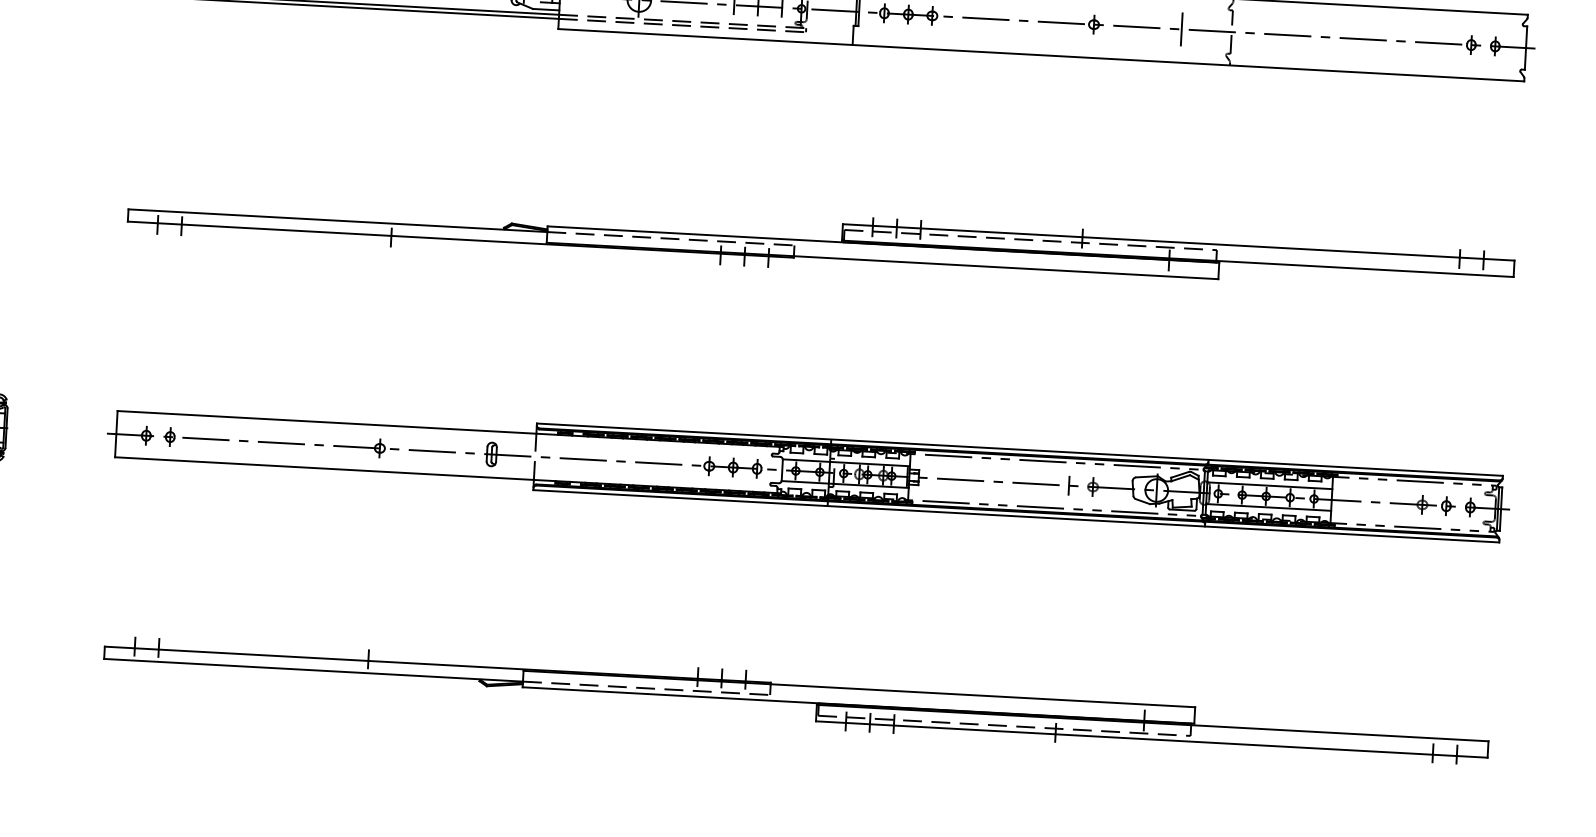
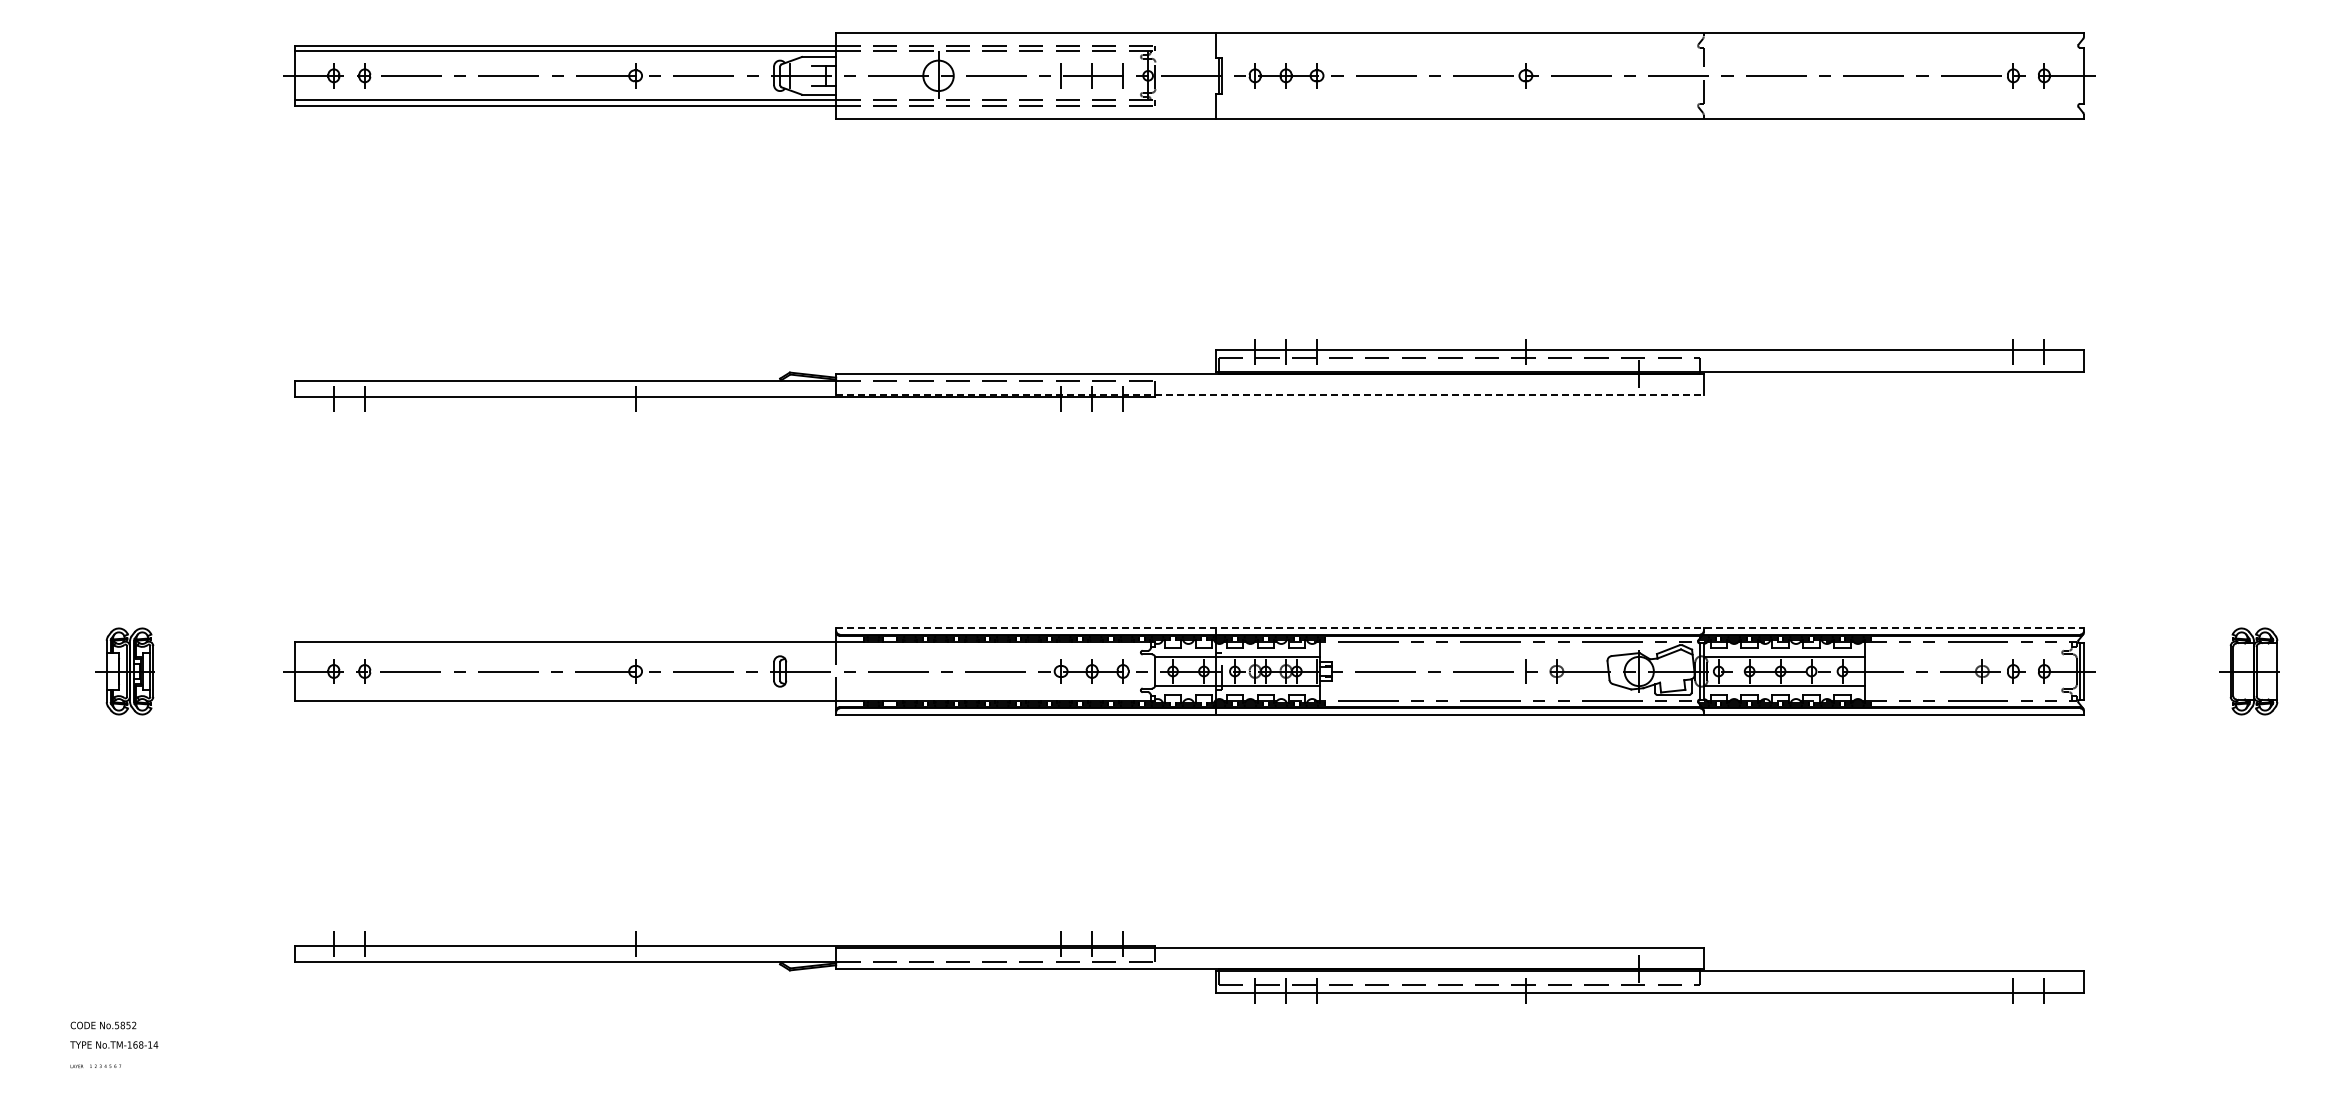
line: (1181, 29) -> (1639, 75), removed
line: (882, 261) -> (1270, 395), solid -> dashed
line: (1020, 449) -> (1460, 628), solid -> dashed

